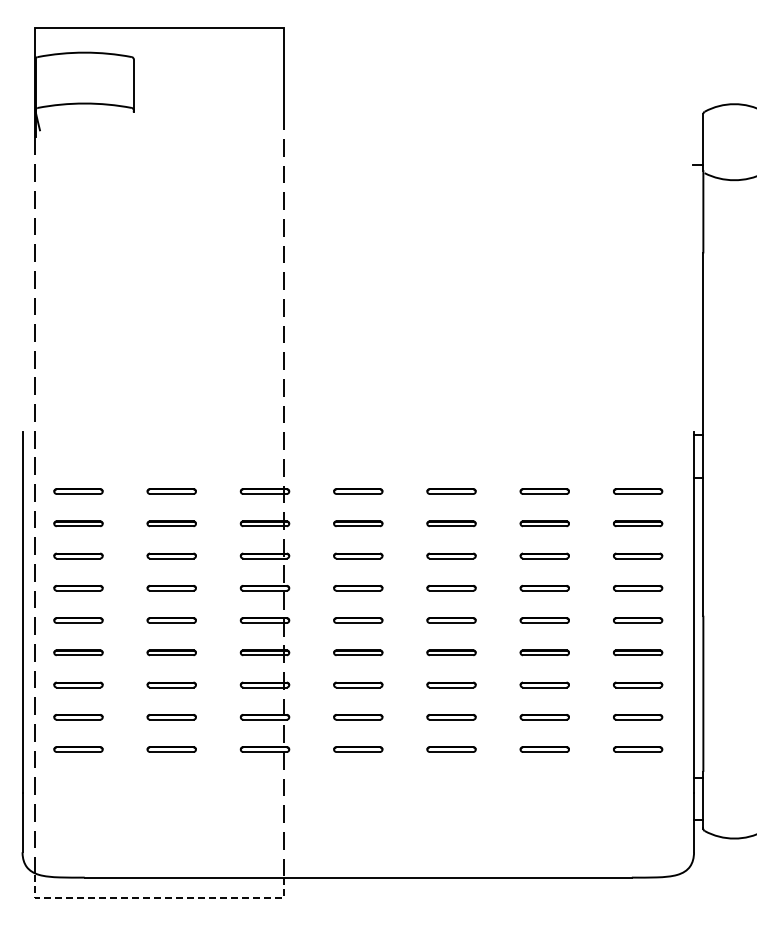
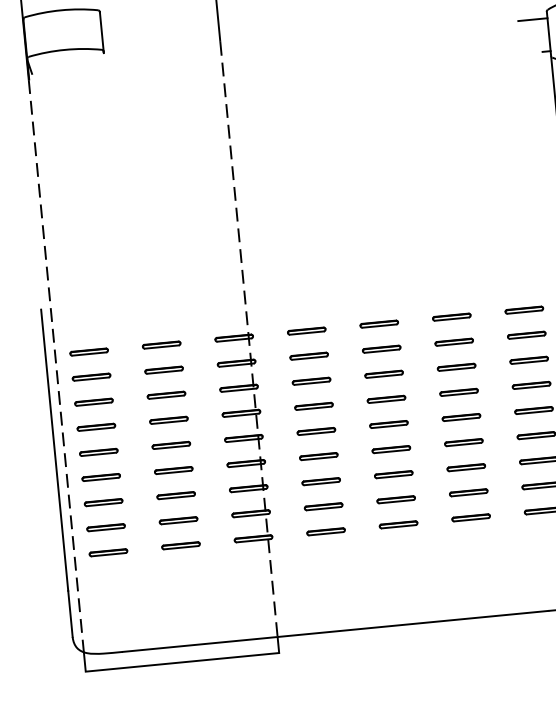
line: (684, 122) -> (532, 19), added
line: (156, 898) -> (180, 662), dashed -> solid

